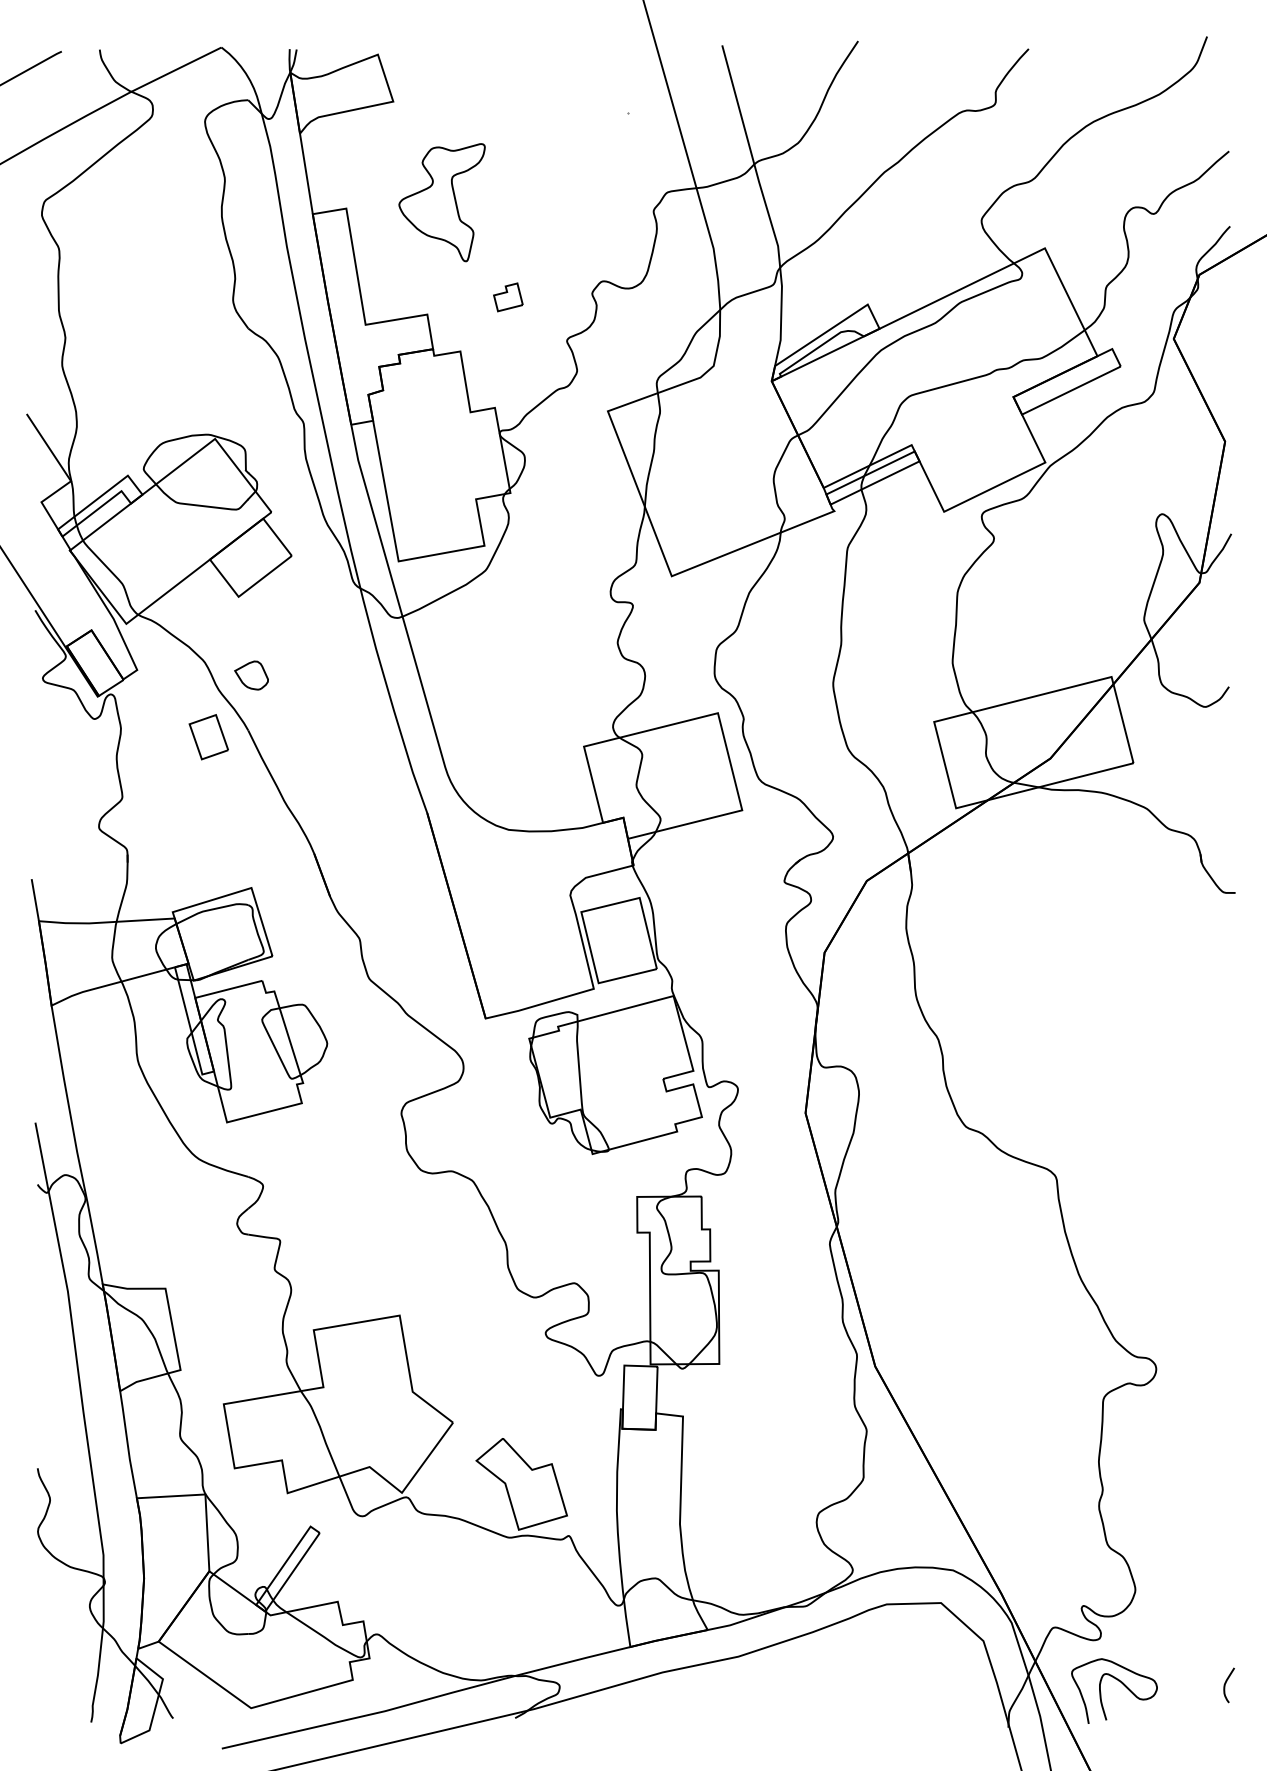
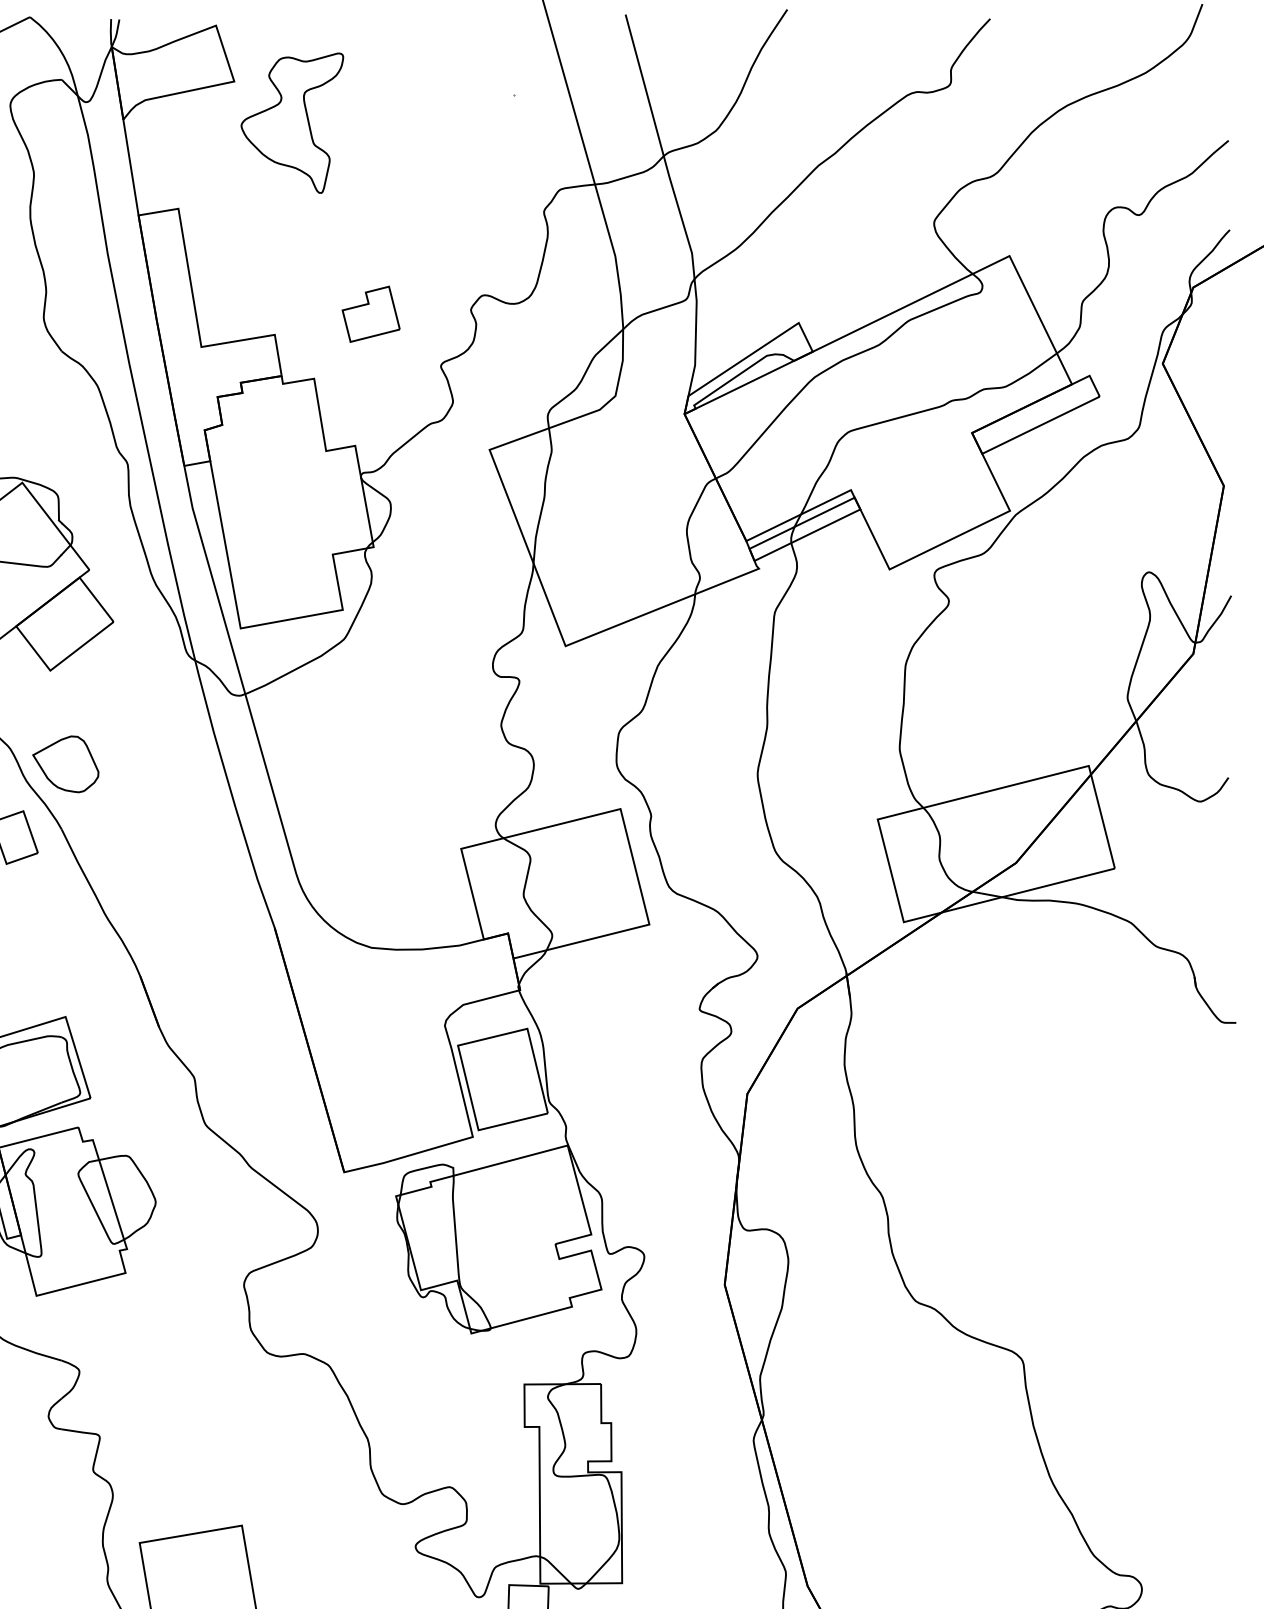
part: (441, 202) -> (291, 123), moved
part: (508, 297) -> (371, 314), size x1.67
part: (251, 675) -> (65, 764), size x1.67

